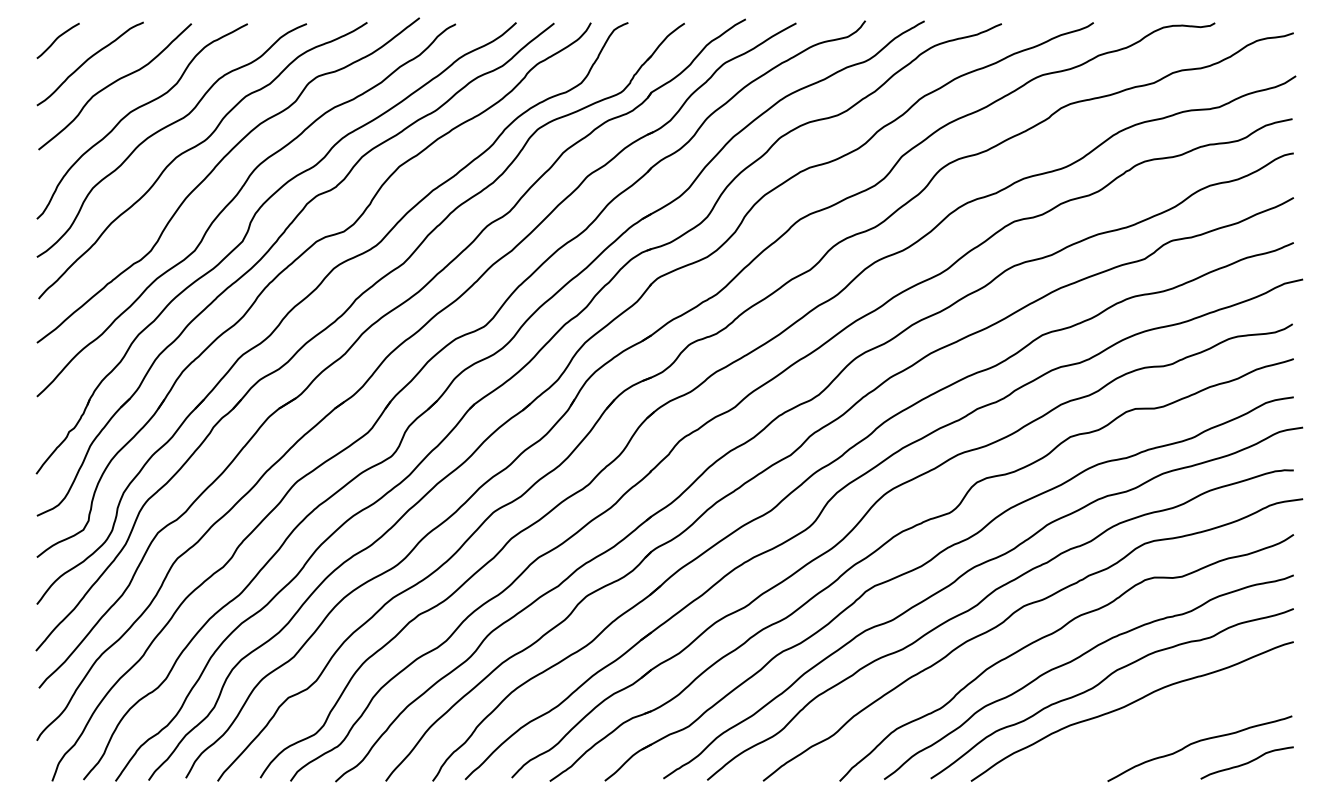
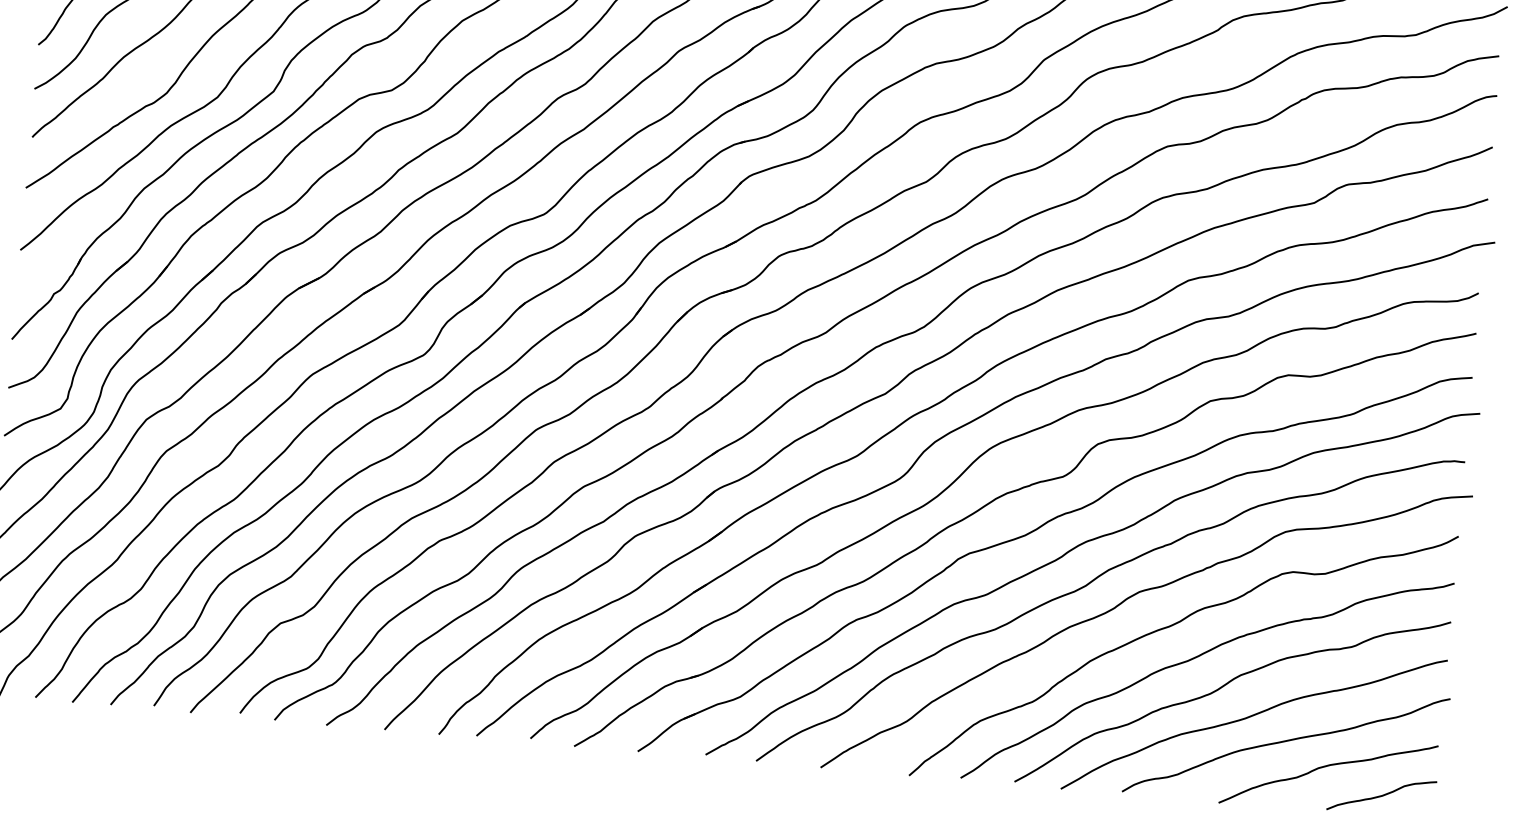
curve: (1160, 724) -> (1285, 742), added

